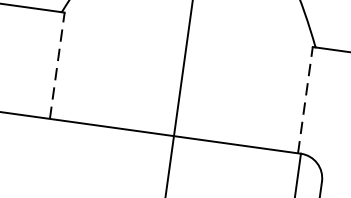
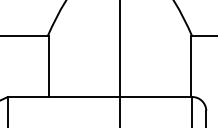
line: (57, 65) -> (49, 66), dashed -> solid
line: (305, 99) -> (190, 66), dashed -> solid

